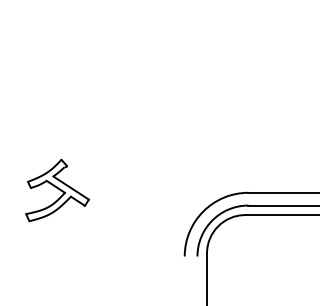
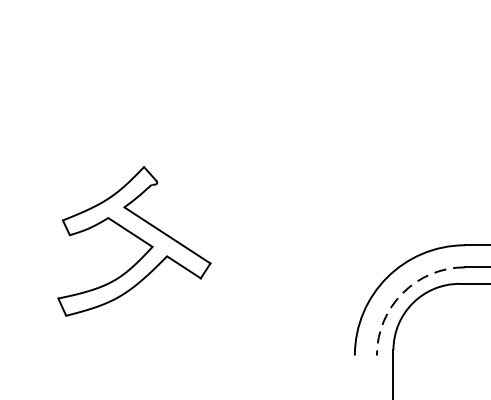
part: (57, 190) -> (134, 241), size x1.4
arc: (212, 220) -> (402, 293), solid -> dashed

